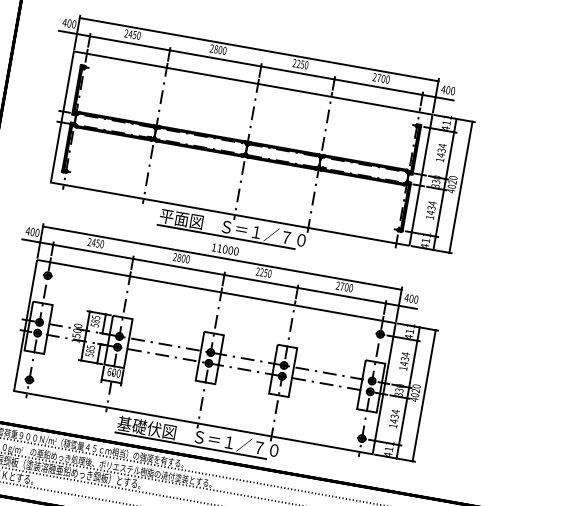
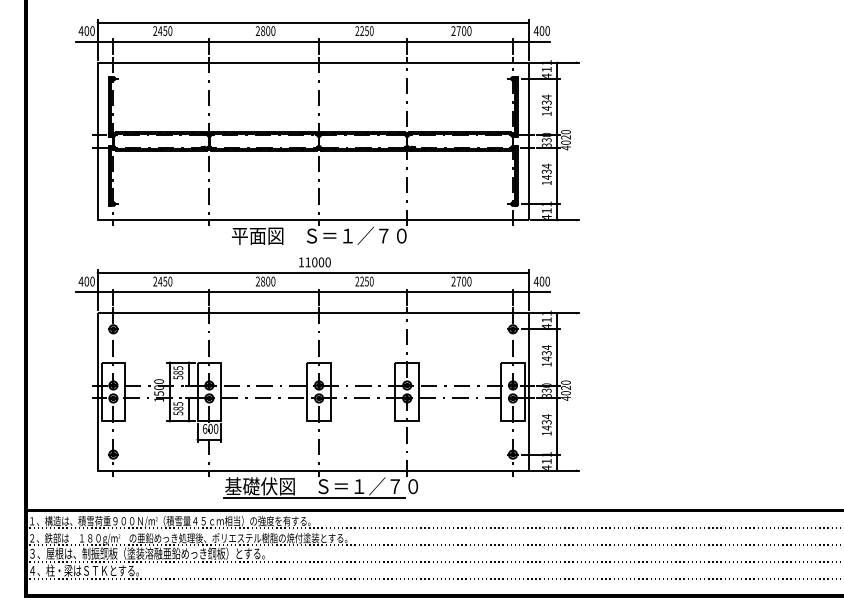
line: (460, 187) -> (576, 141), removed
line: (225, 236) -> (312, 247), removed
line: (424, 395) -> (576, 391), removed

